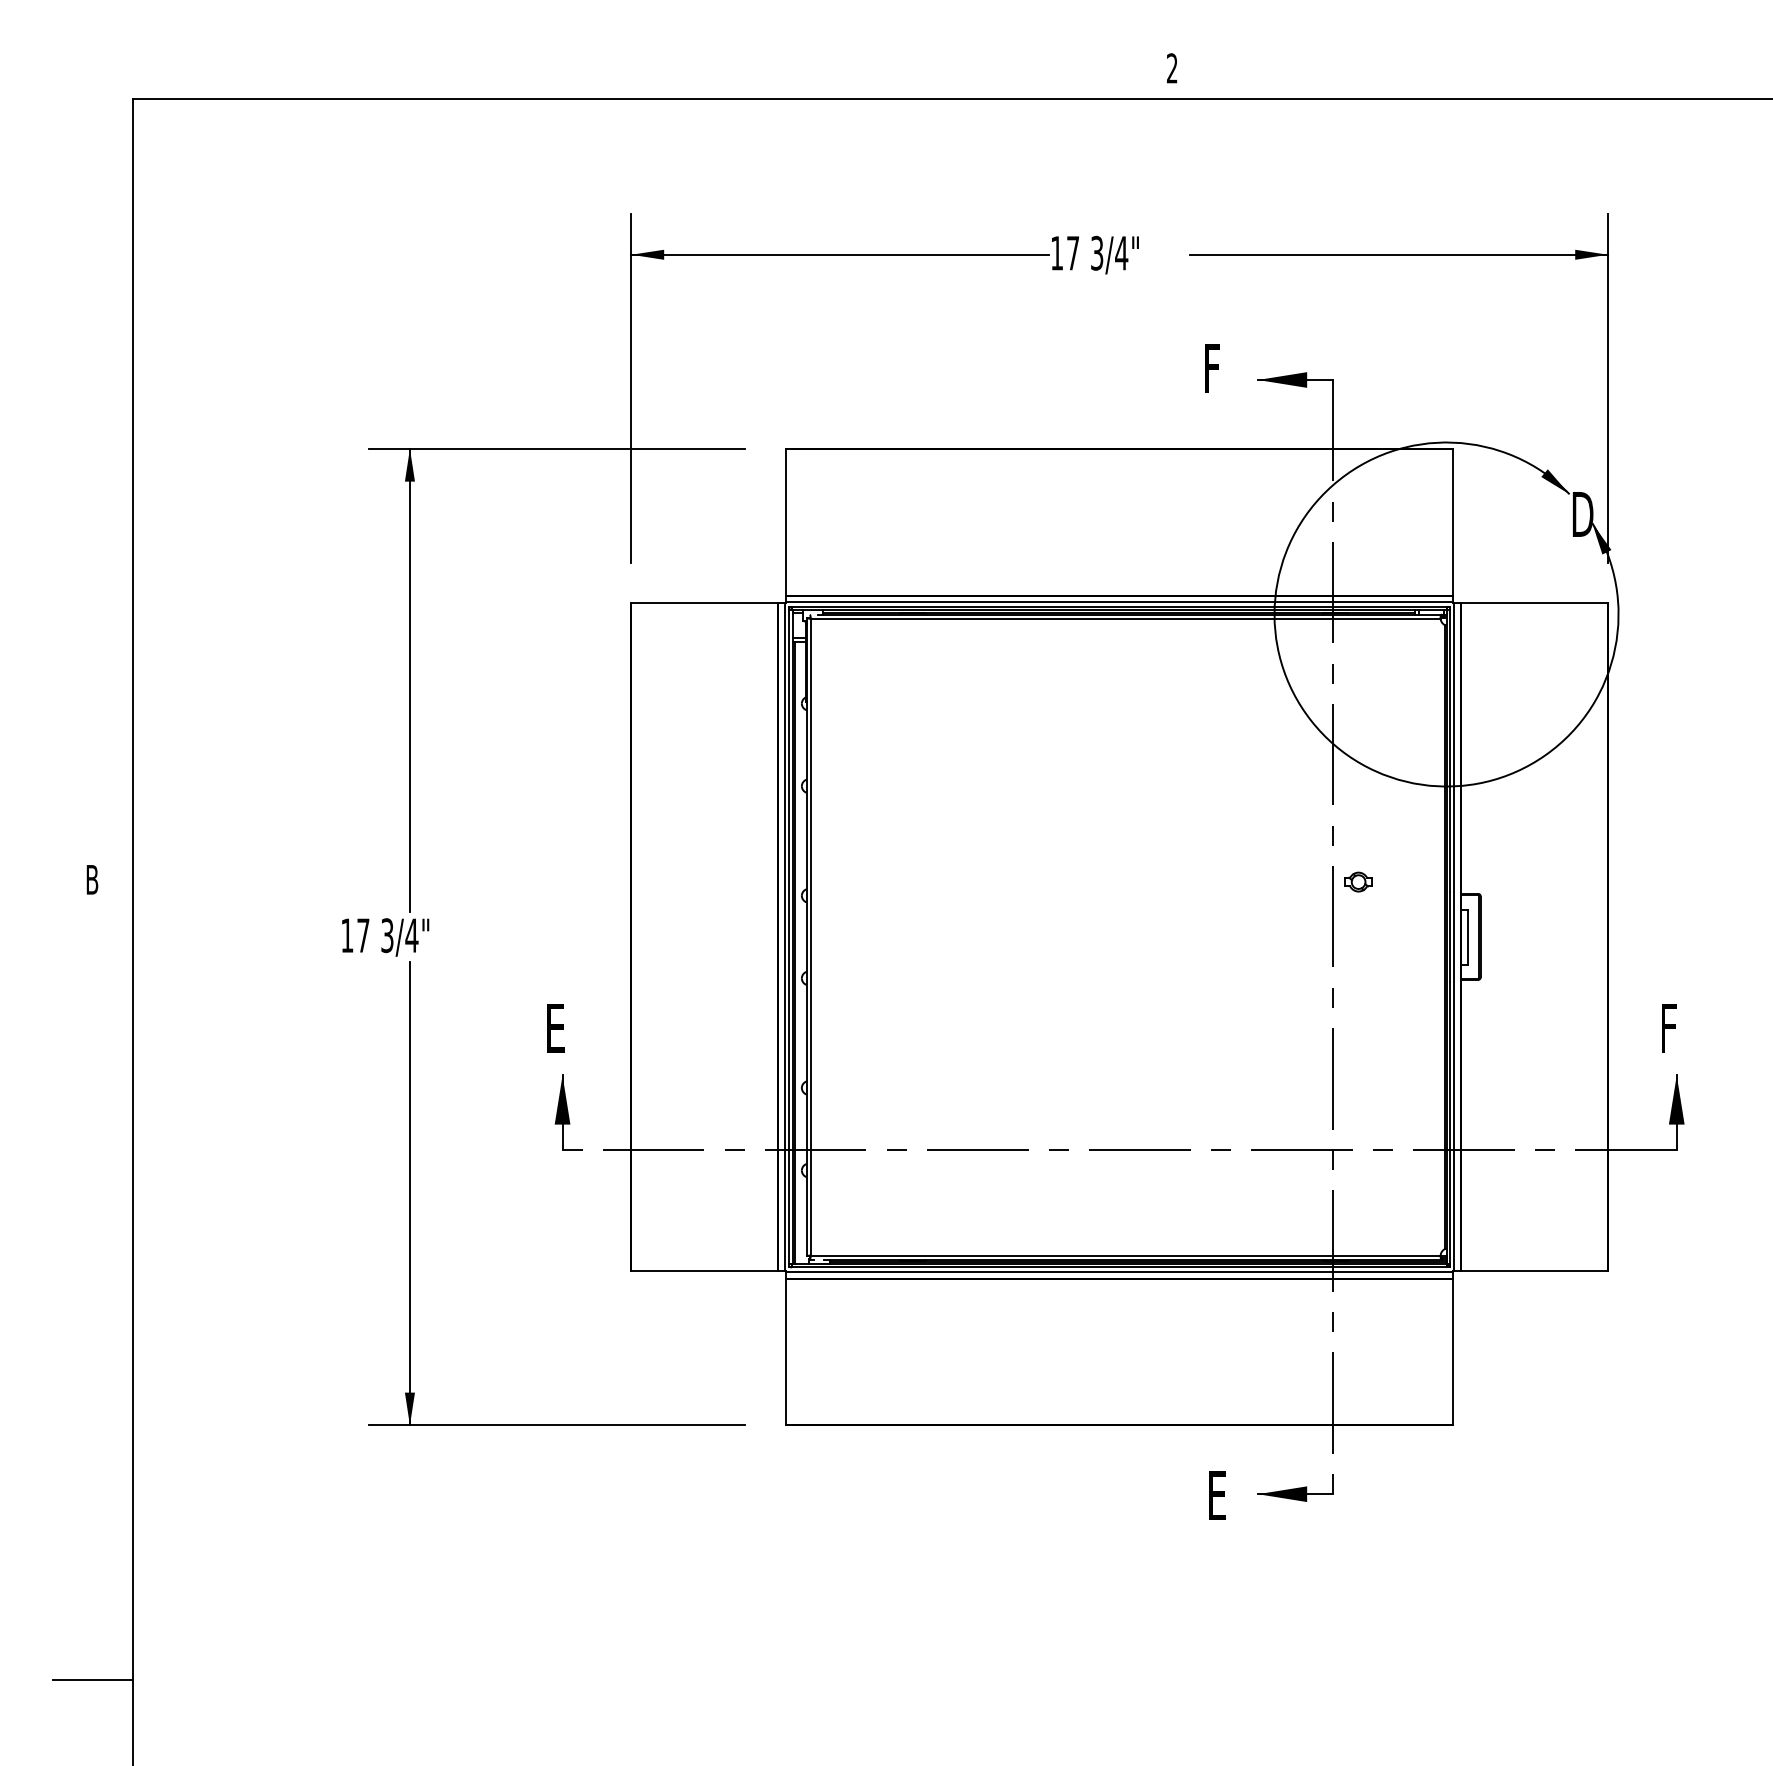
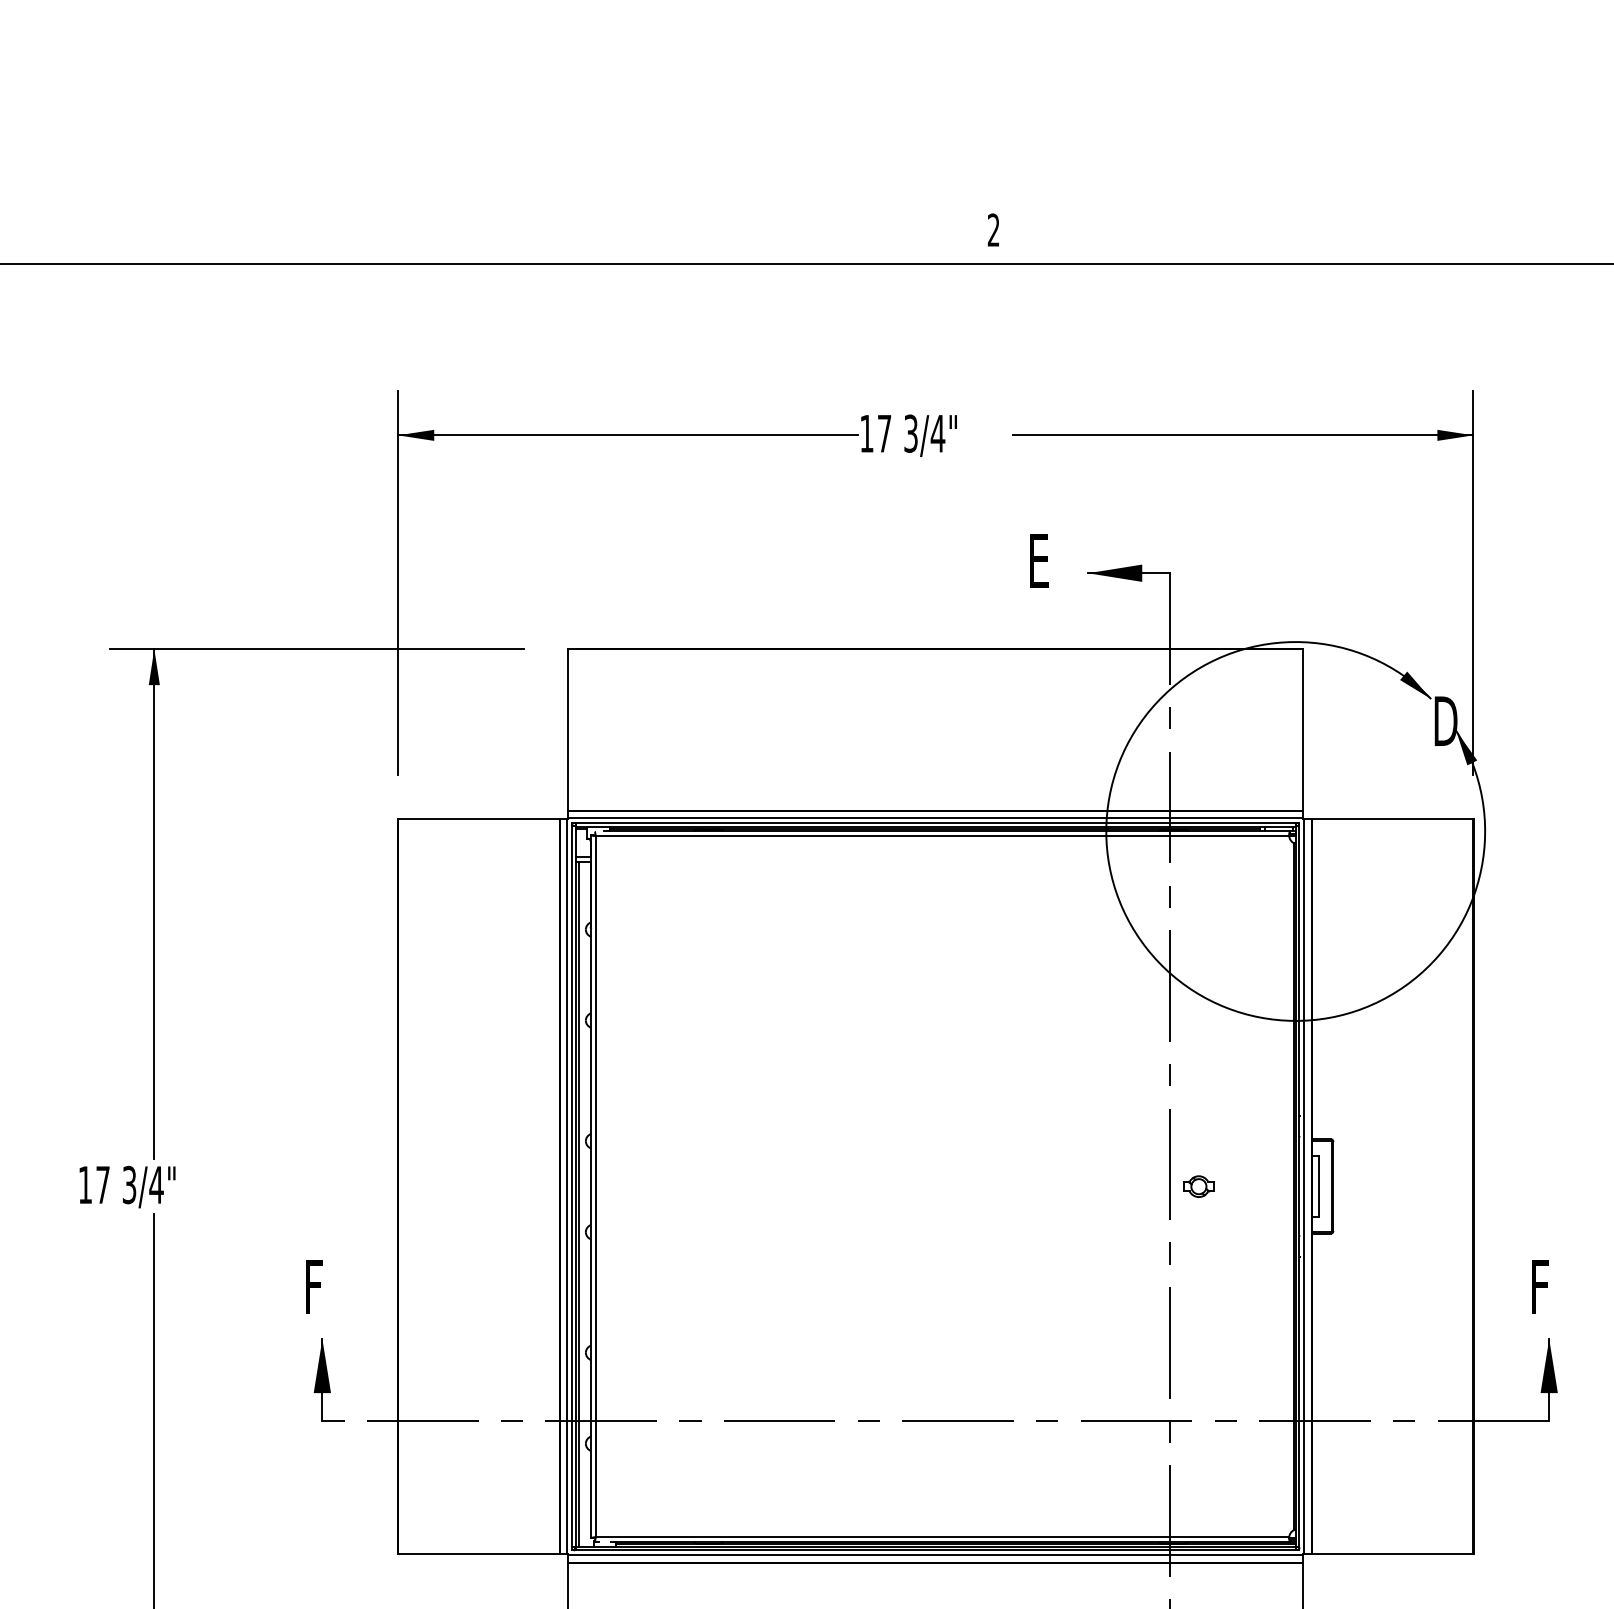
text: (1215, 368) -> (1041, 560), F -> E
part: (1358, 881) -> (1198, 1185), moved
text: (557, 1028) -> (316, 1287), E -> F

